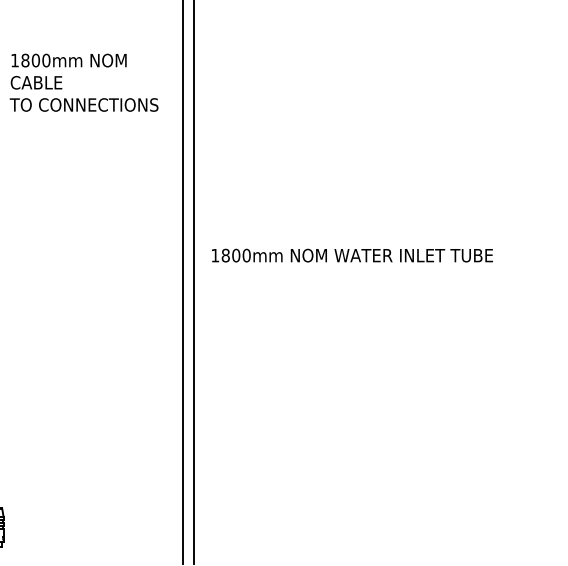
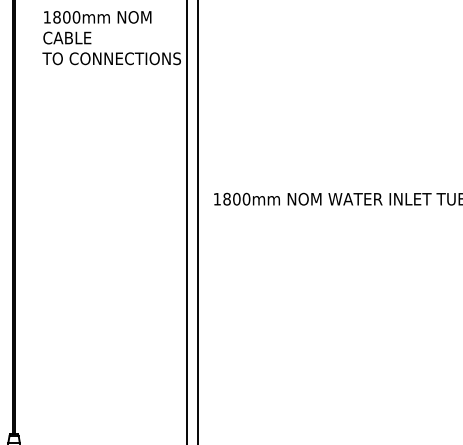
text: (83, 82) -> (111, 37), moved

